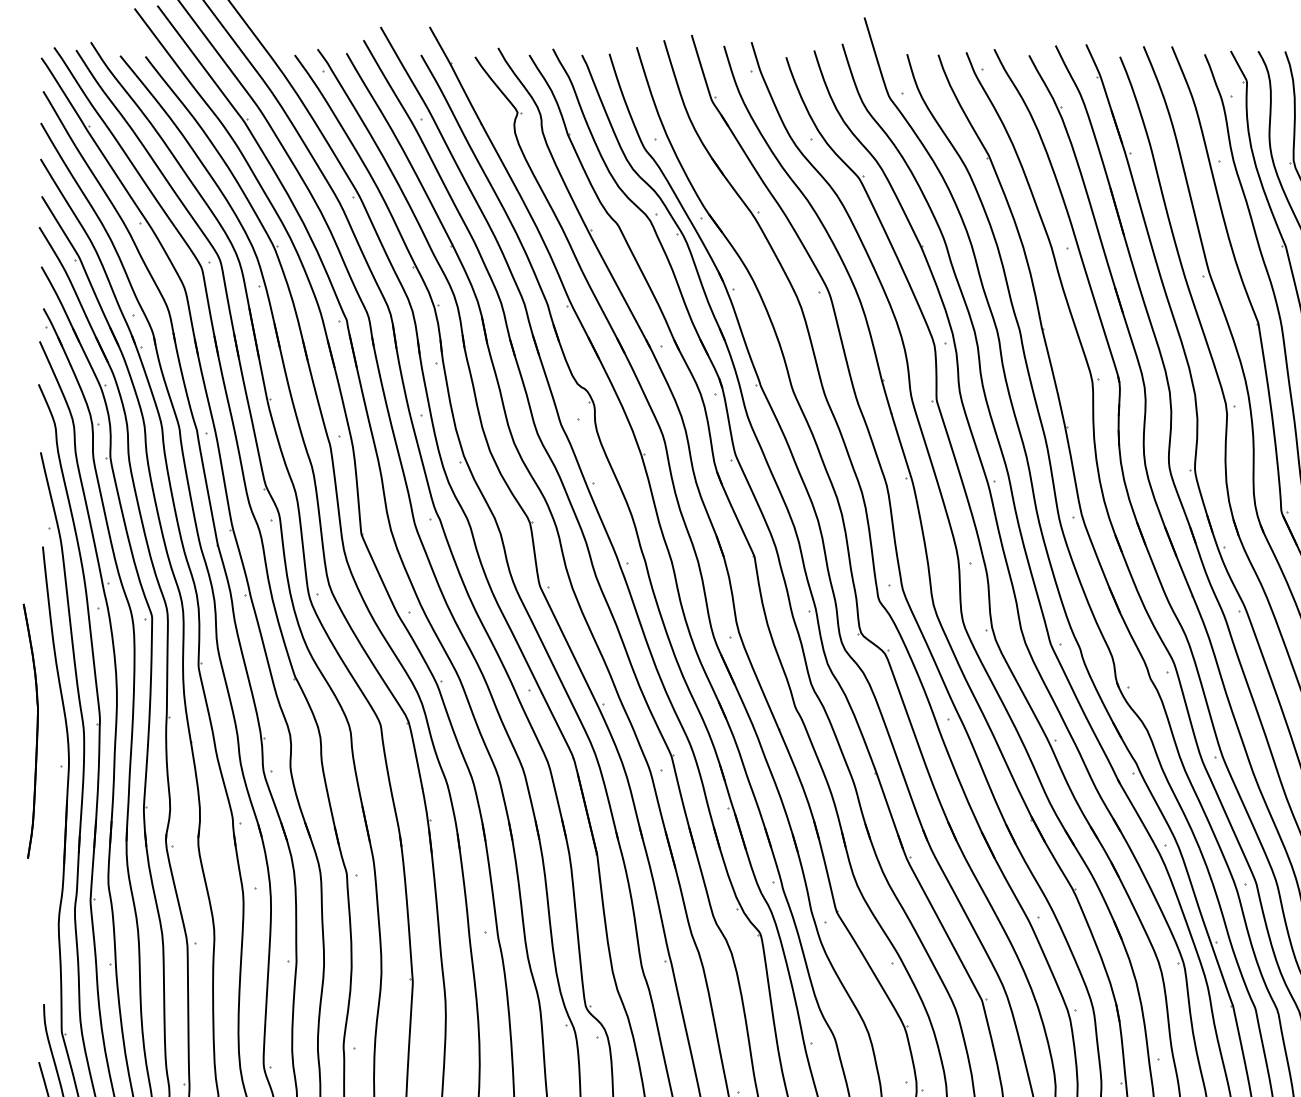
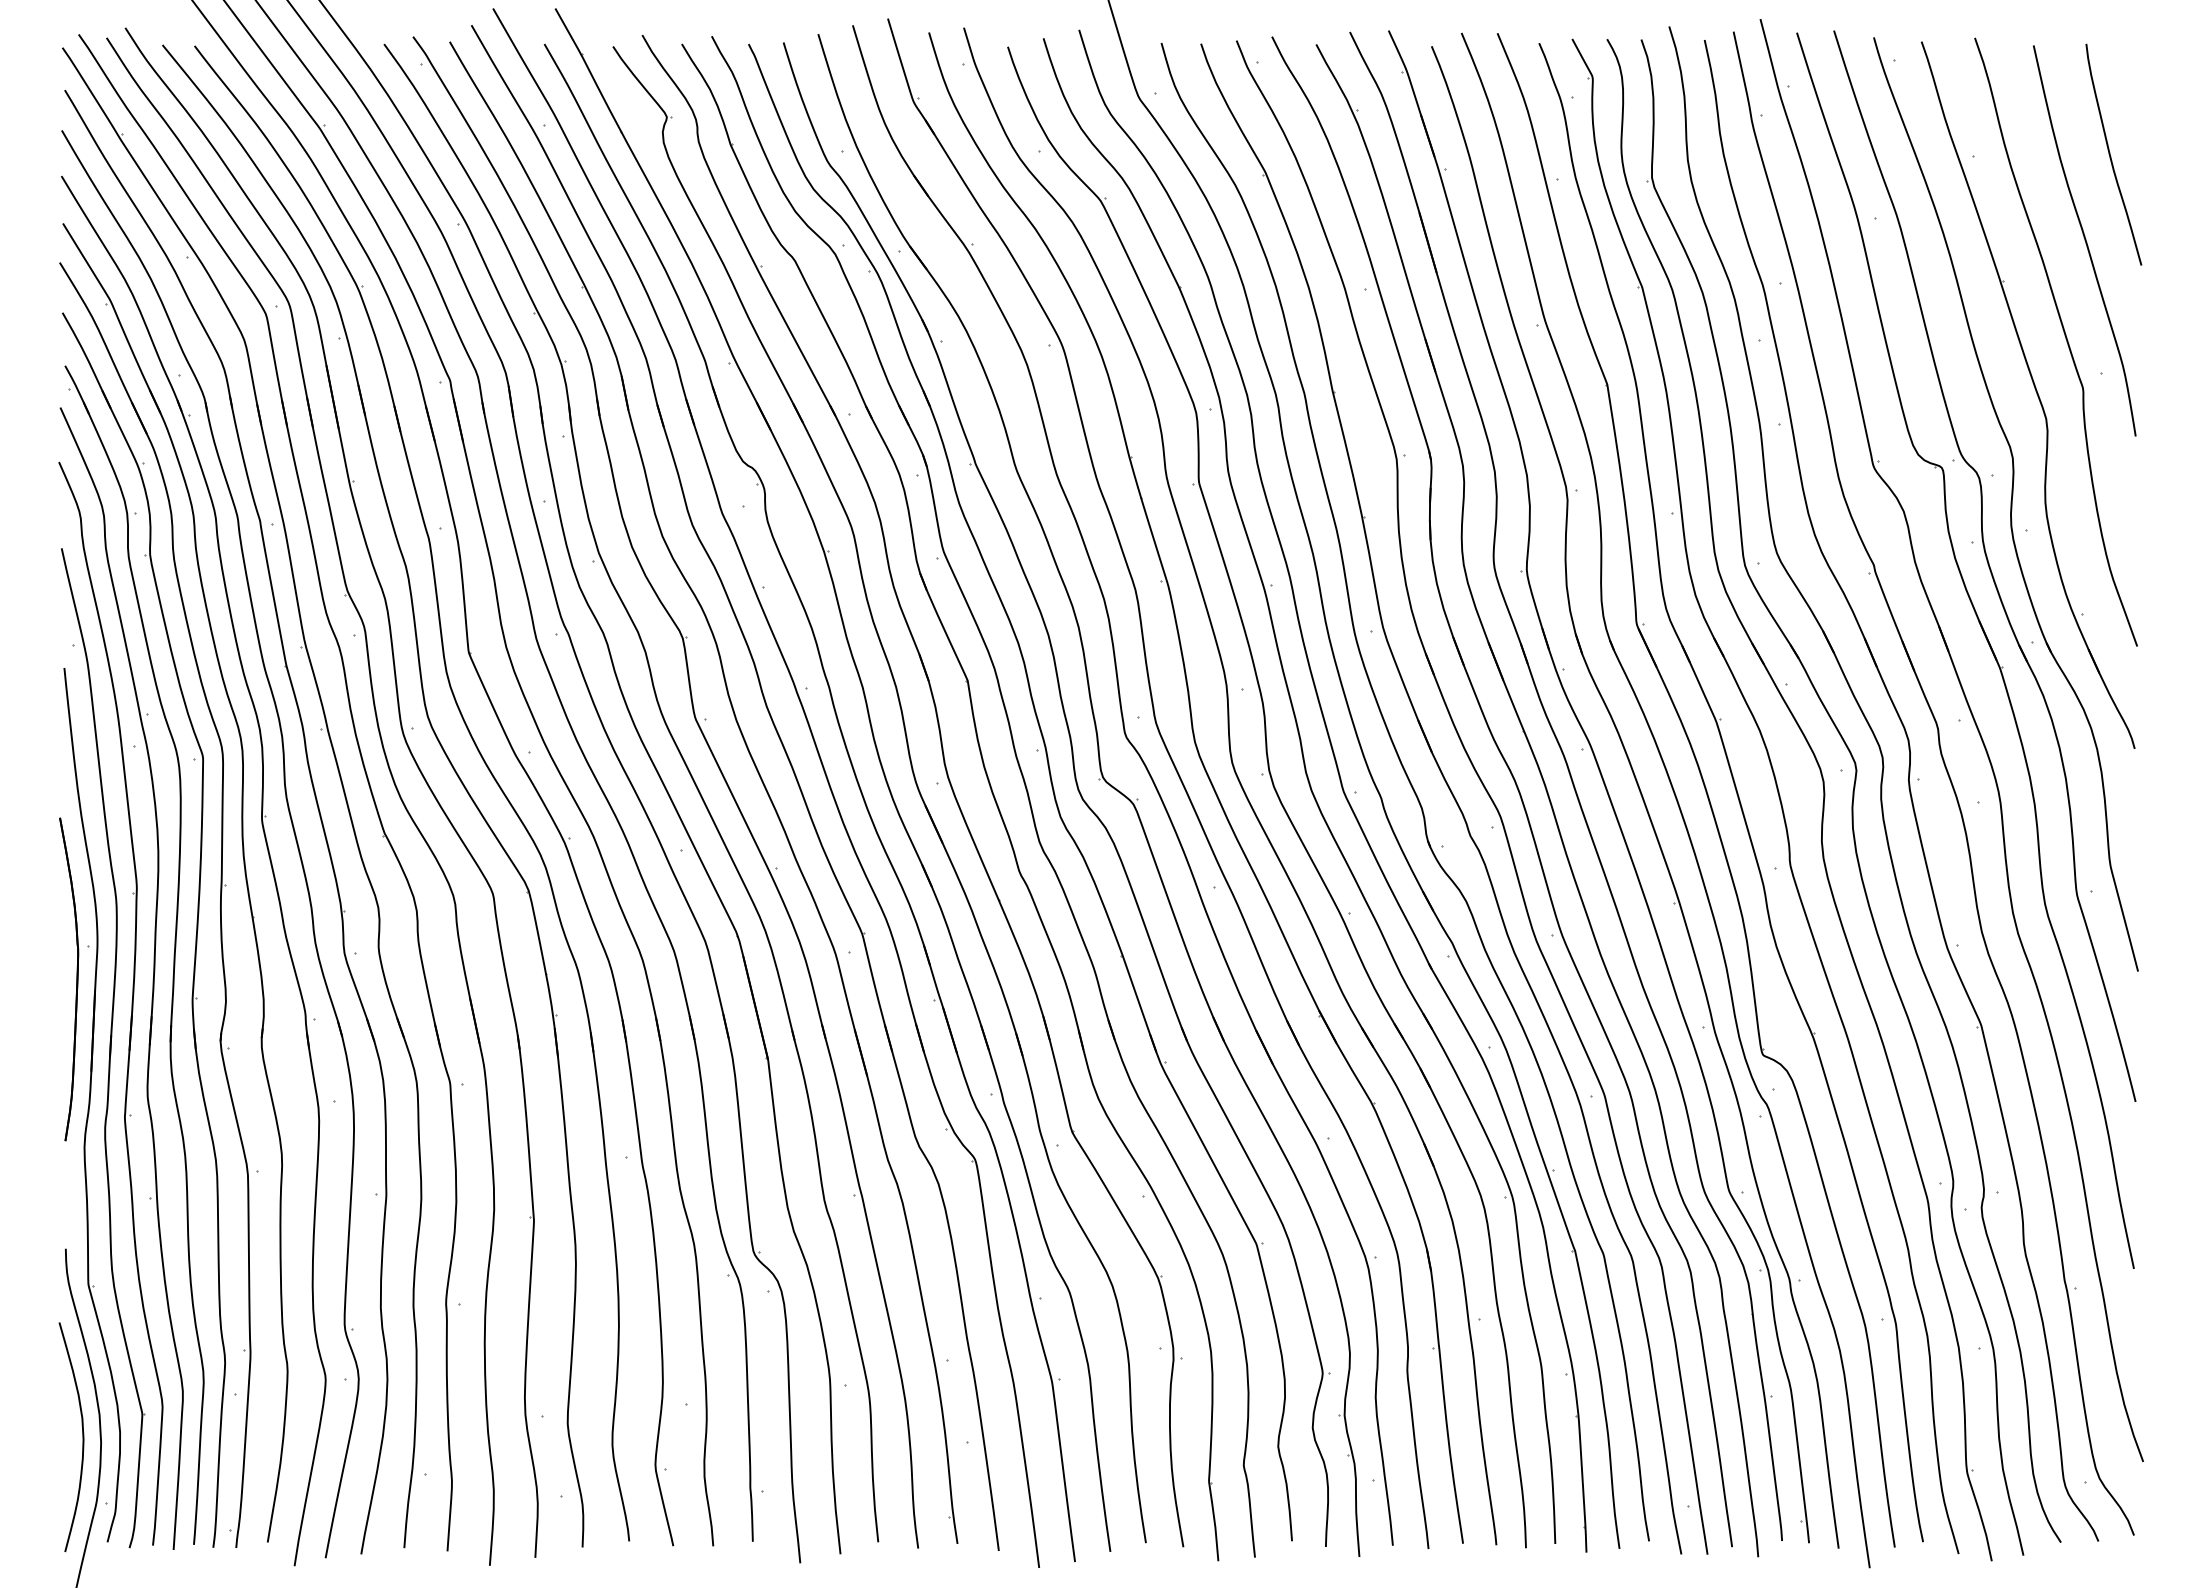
part: (36, 731) -> (76, 979), moved

